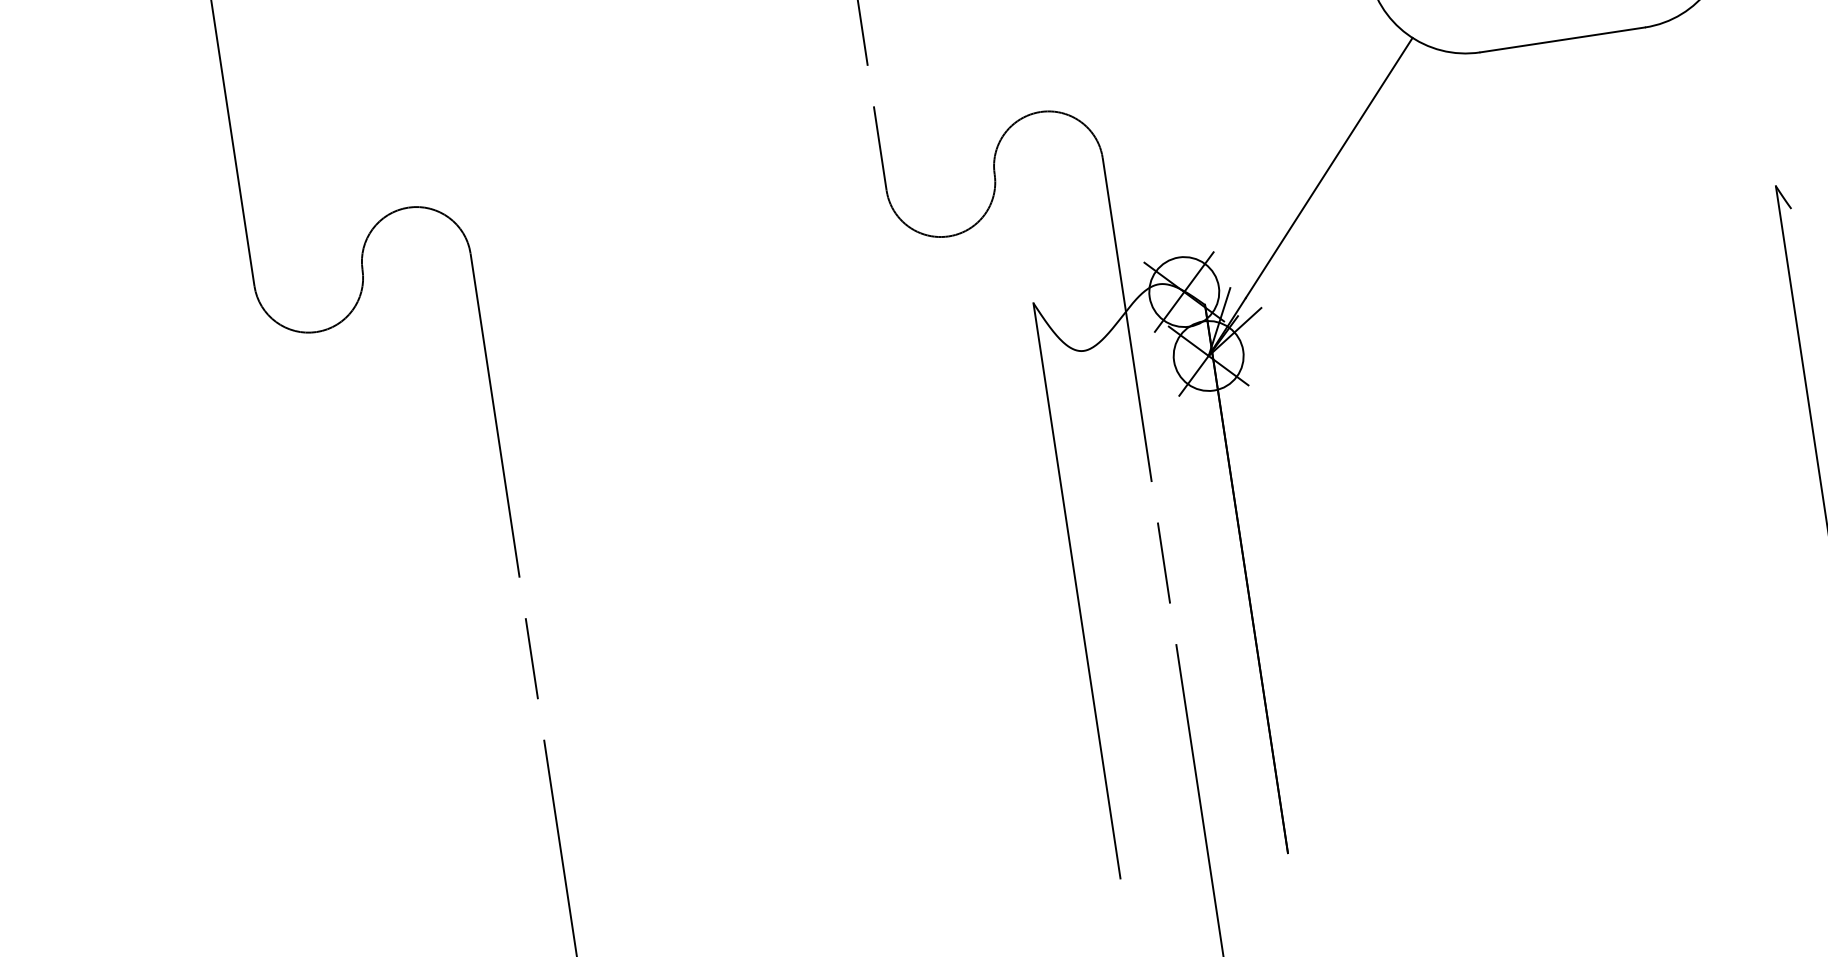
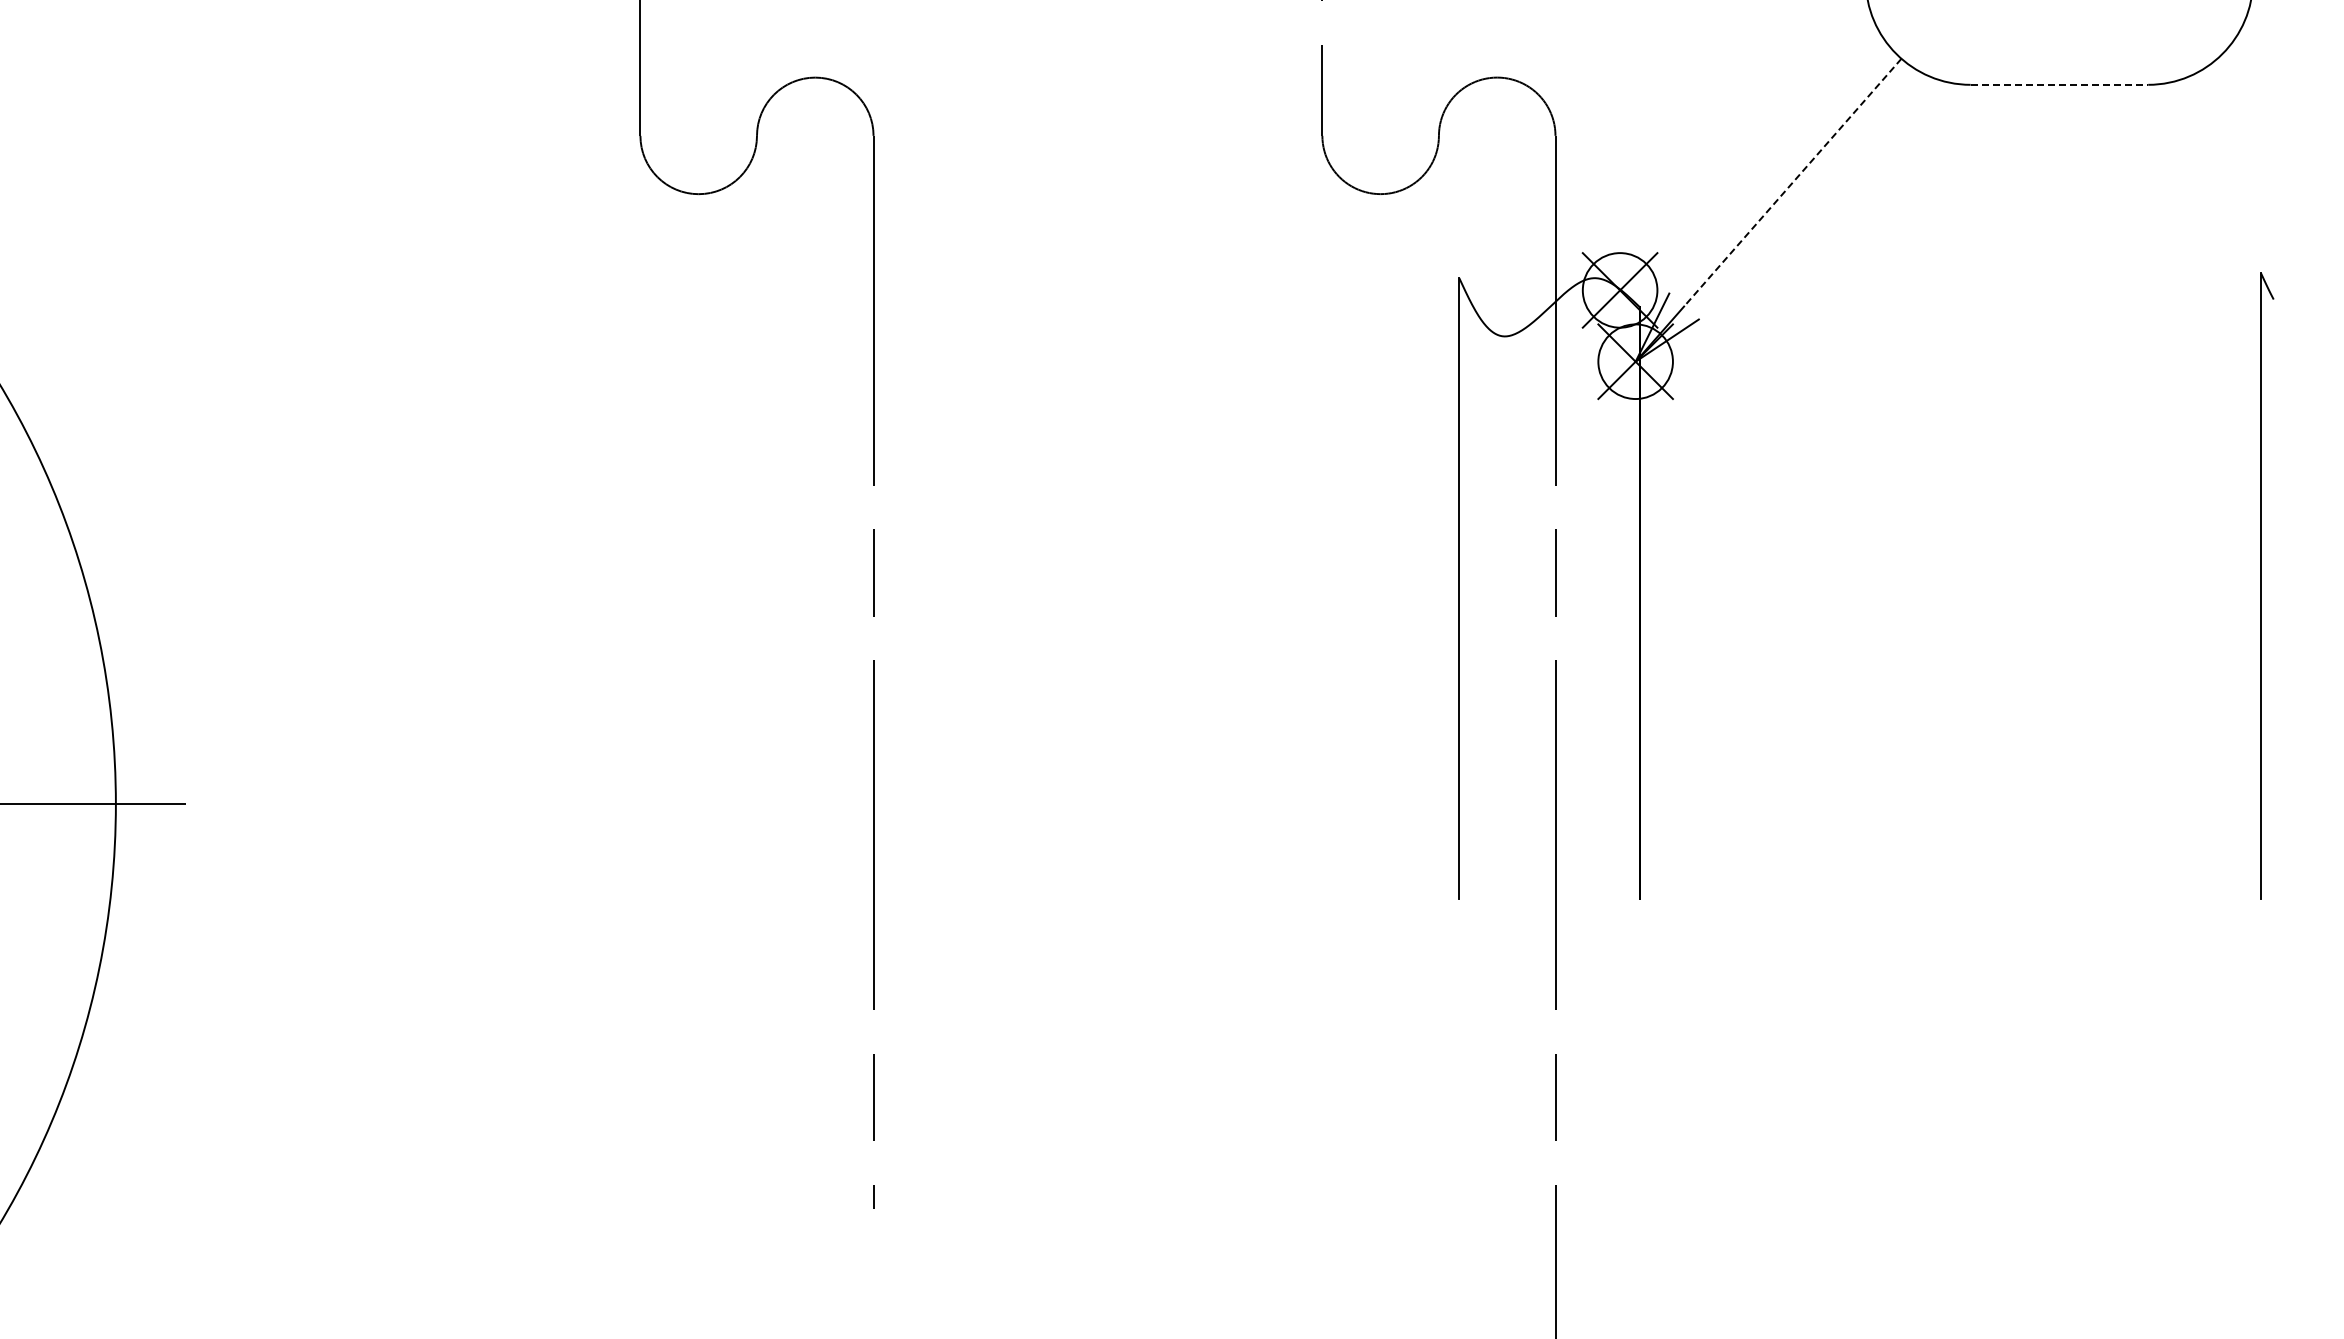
line: (1562, 39) -> (2059, 84), solid -> dashed
line: (1328, 167) -> (1792, 182), solid -> dashed

